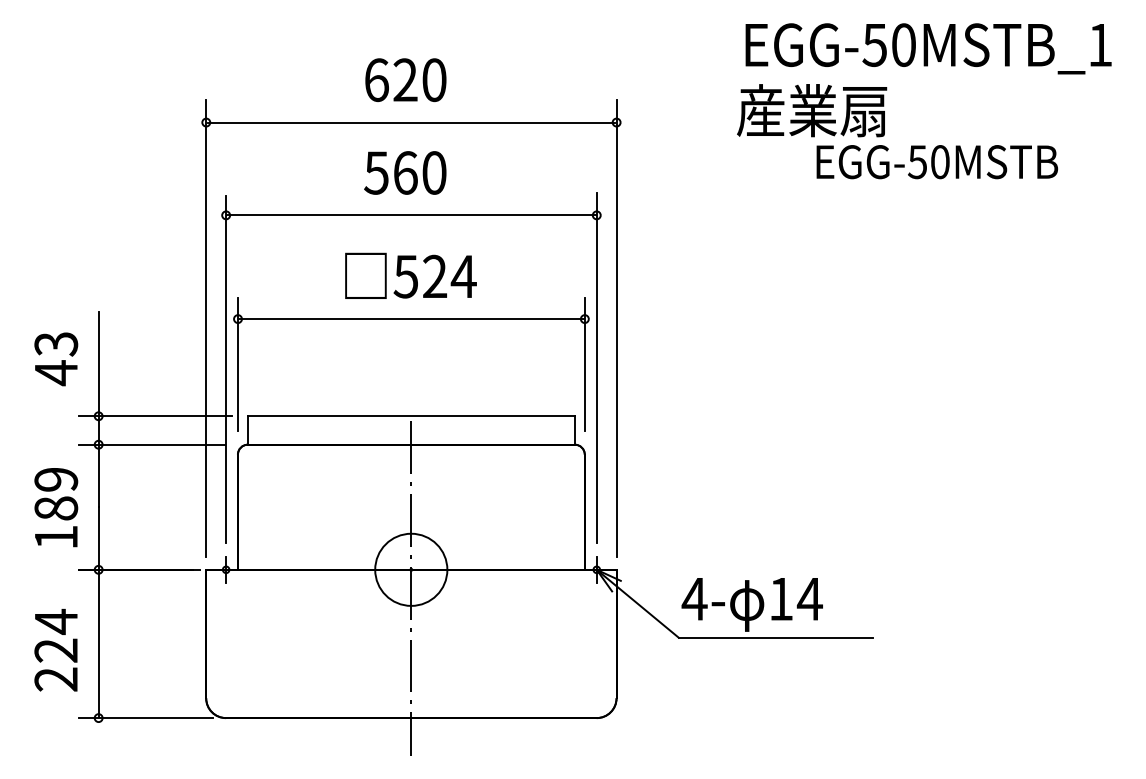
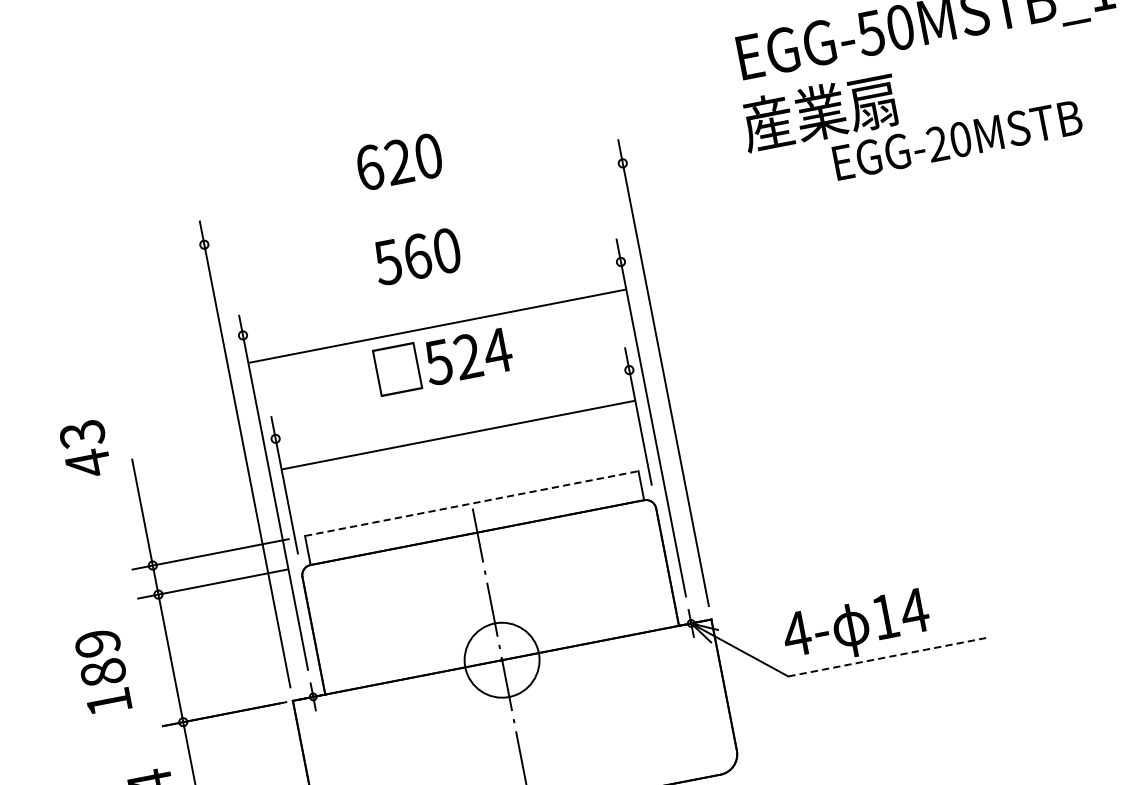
line: (411, 122) -> (413, 203), removed
text: (917, 162) -> (937, 144), EGG-50MSTB -> EGG-20MSTB
line: (411, 215) -> (437, 326), moved
line: (411, 319) -> (458, 435), moved
text: (56, 359) -> (85, 449), moved
line: (411, 416) -> (471, 503), solid -> dashed
text: (56, 507) -> (103, 671), moved
line: (775, 637) -> (886, 657), solid -> dashed

